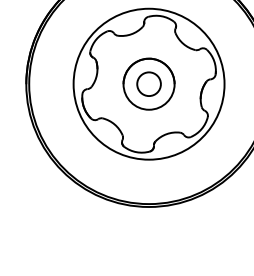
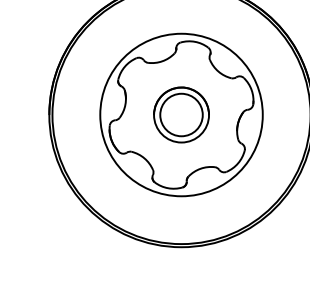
circle: (149, 83) -> (181, 114), size x1.67

